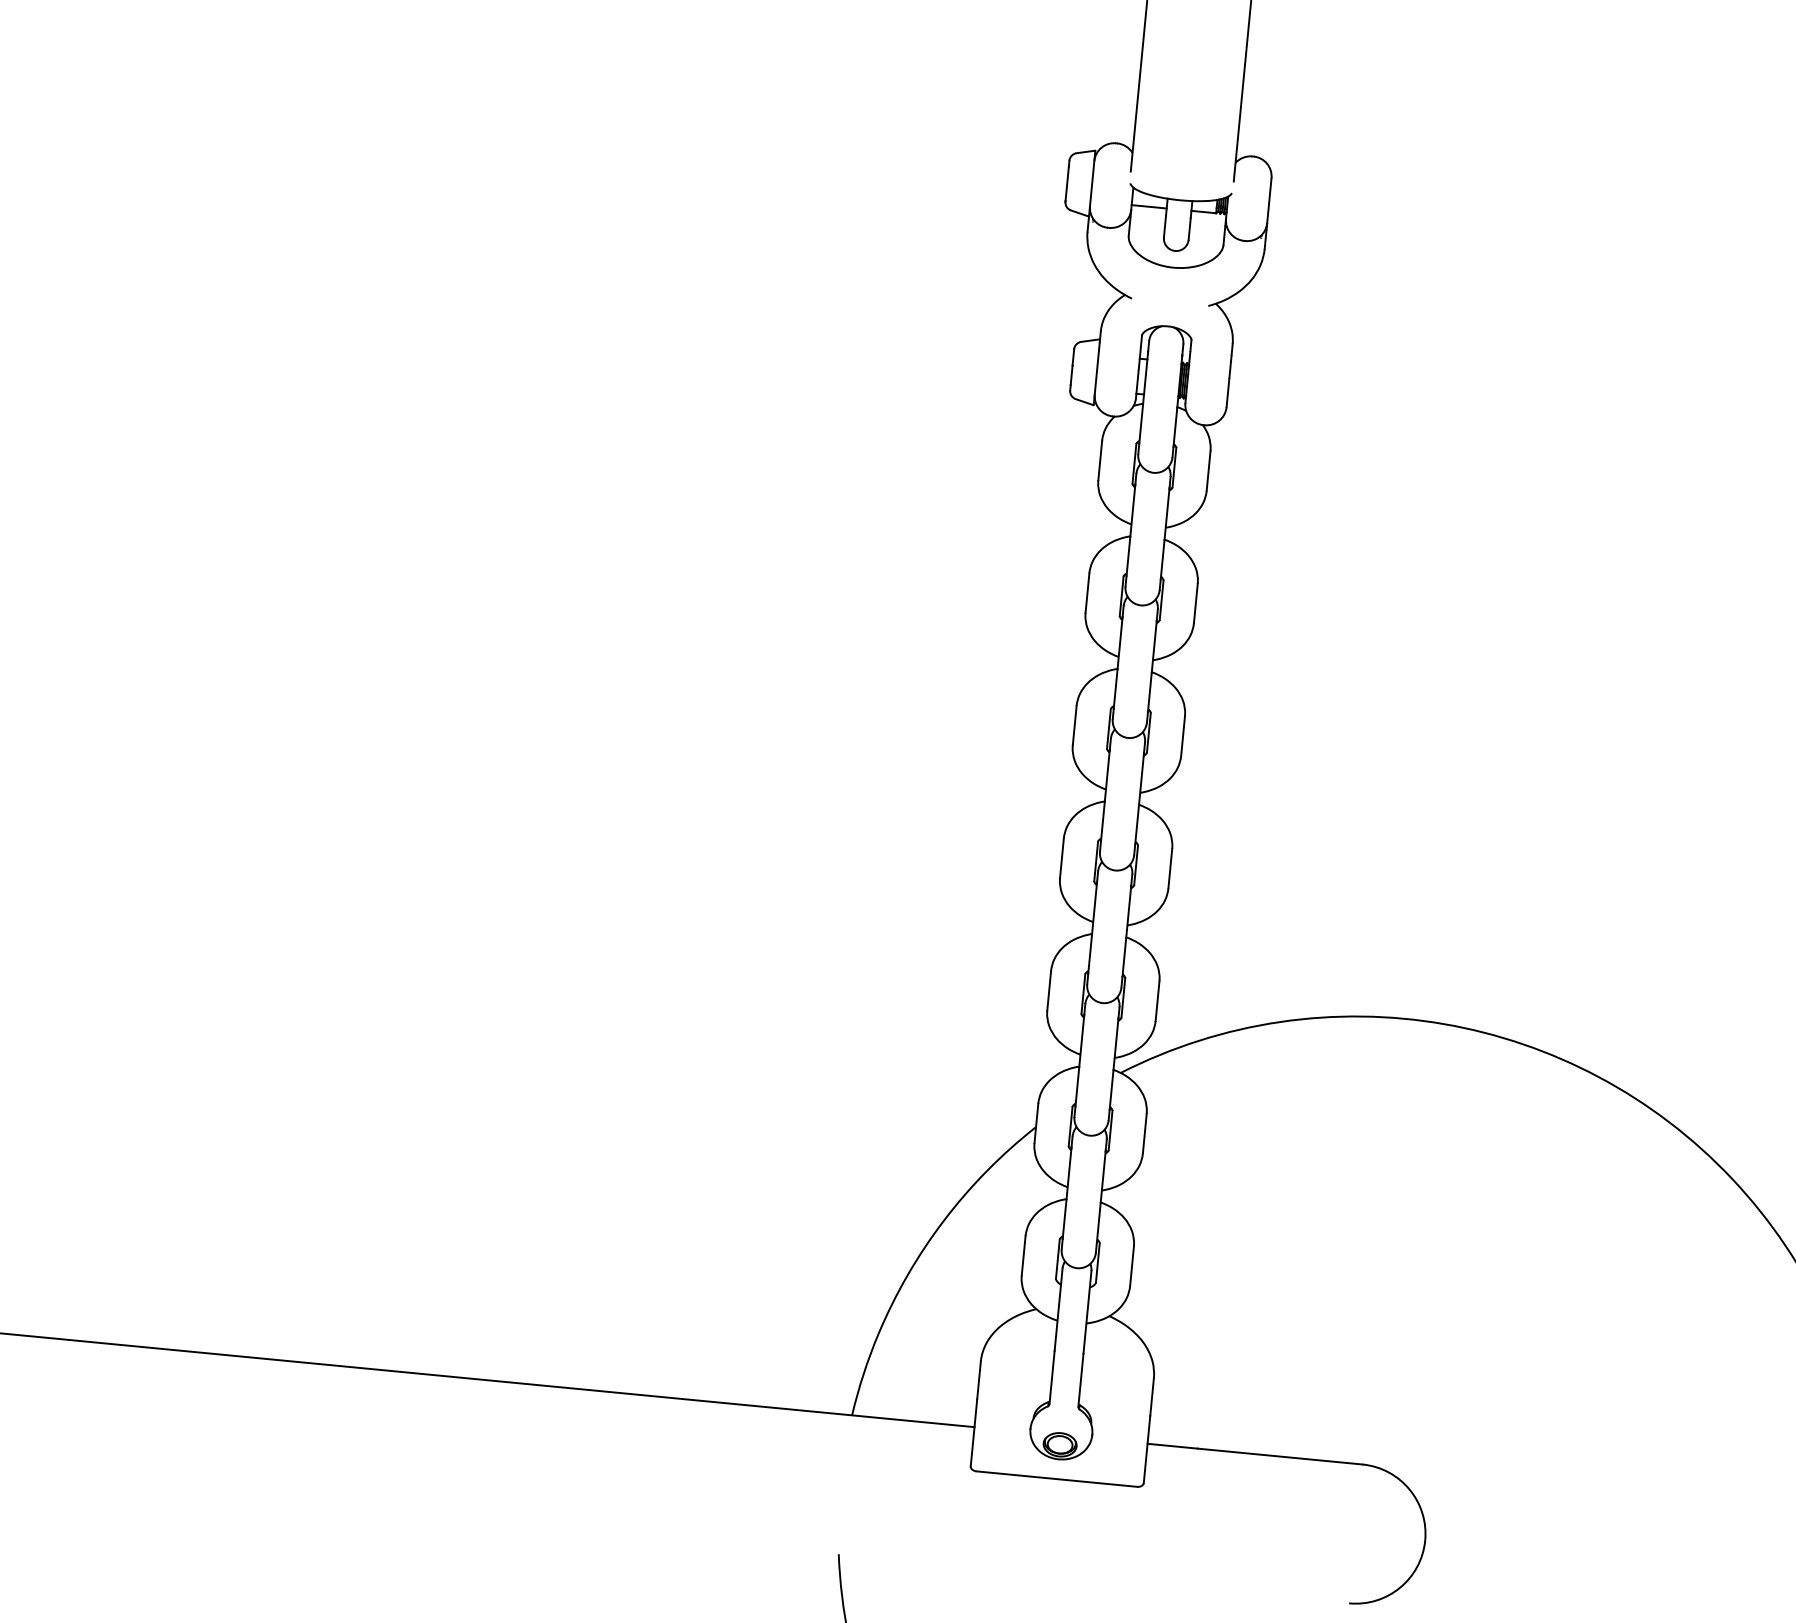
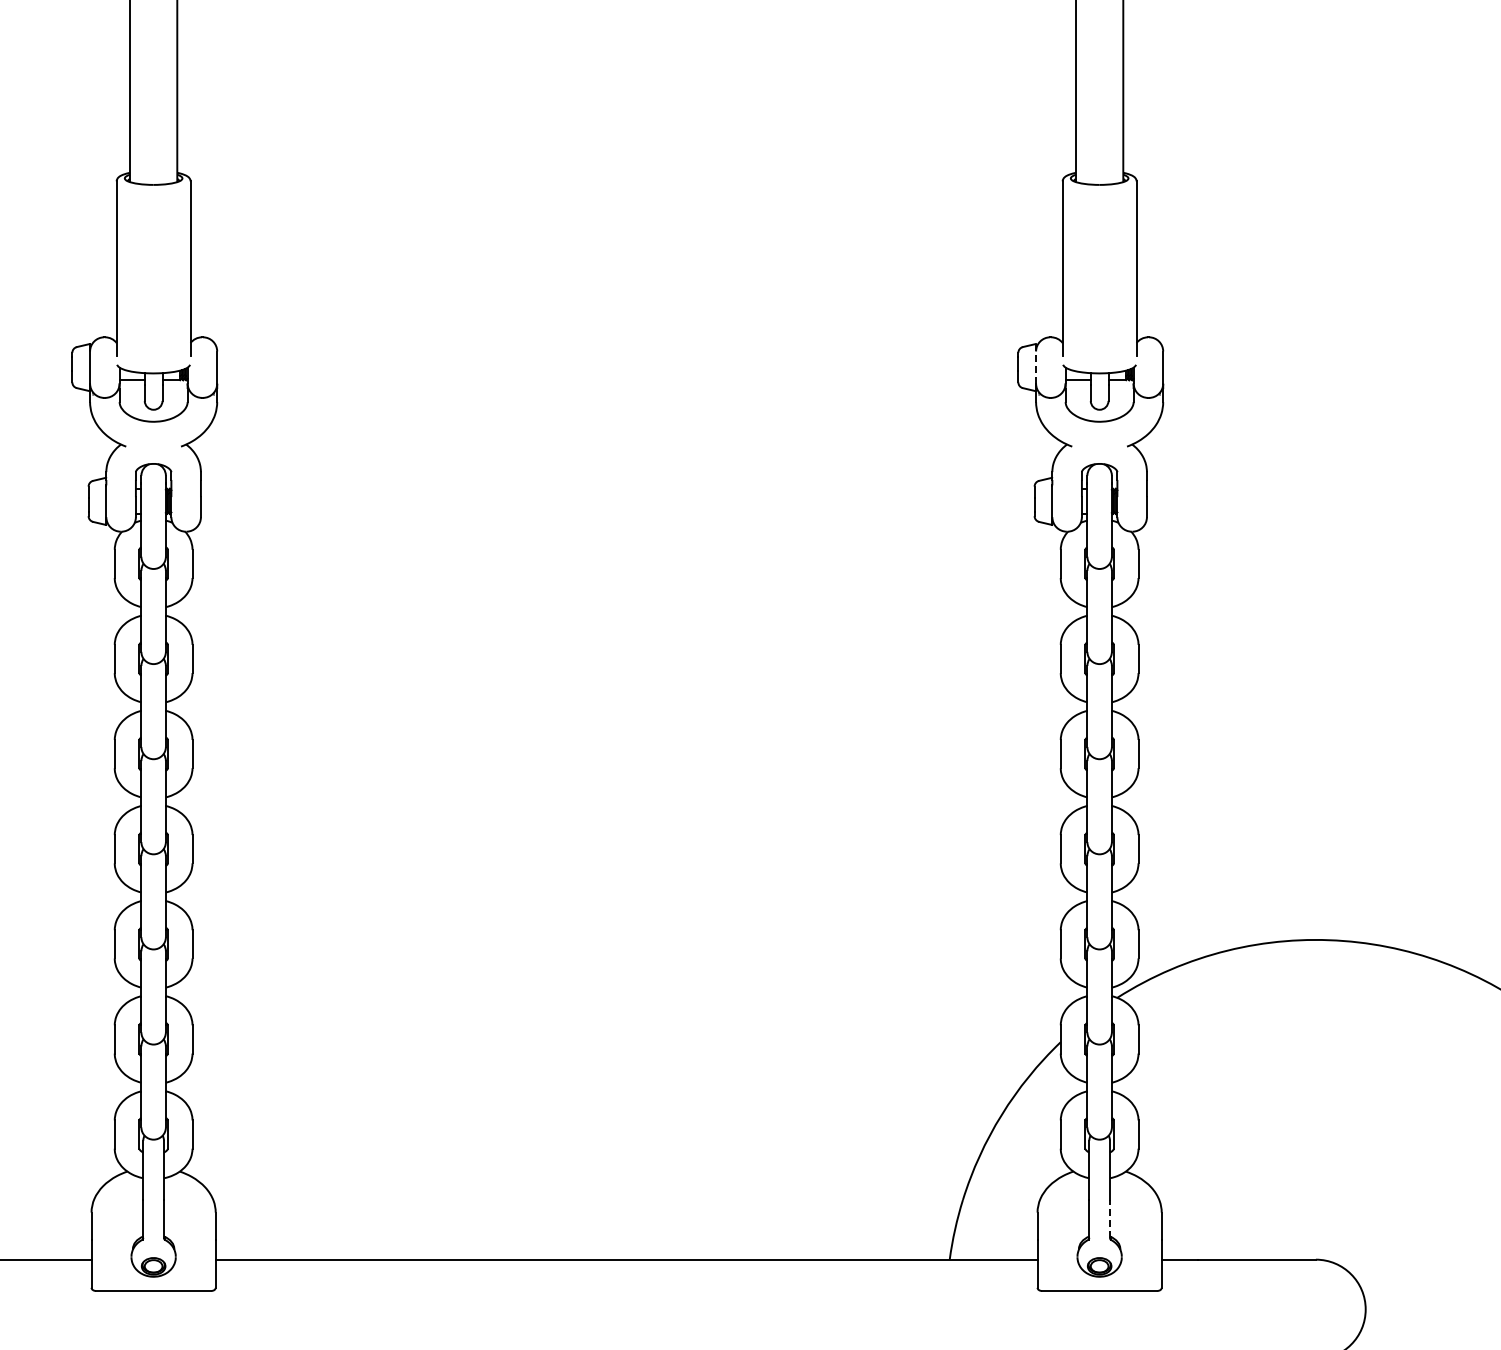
line: (1093, 179) -> (1036, 364), solid -> dashed
line: (1080, 1379) -> (1109, 1218), solid -> dashed

